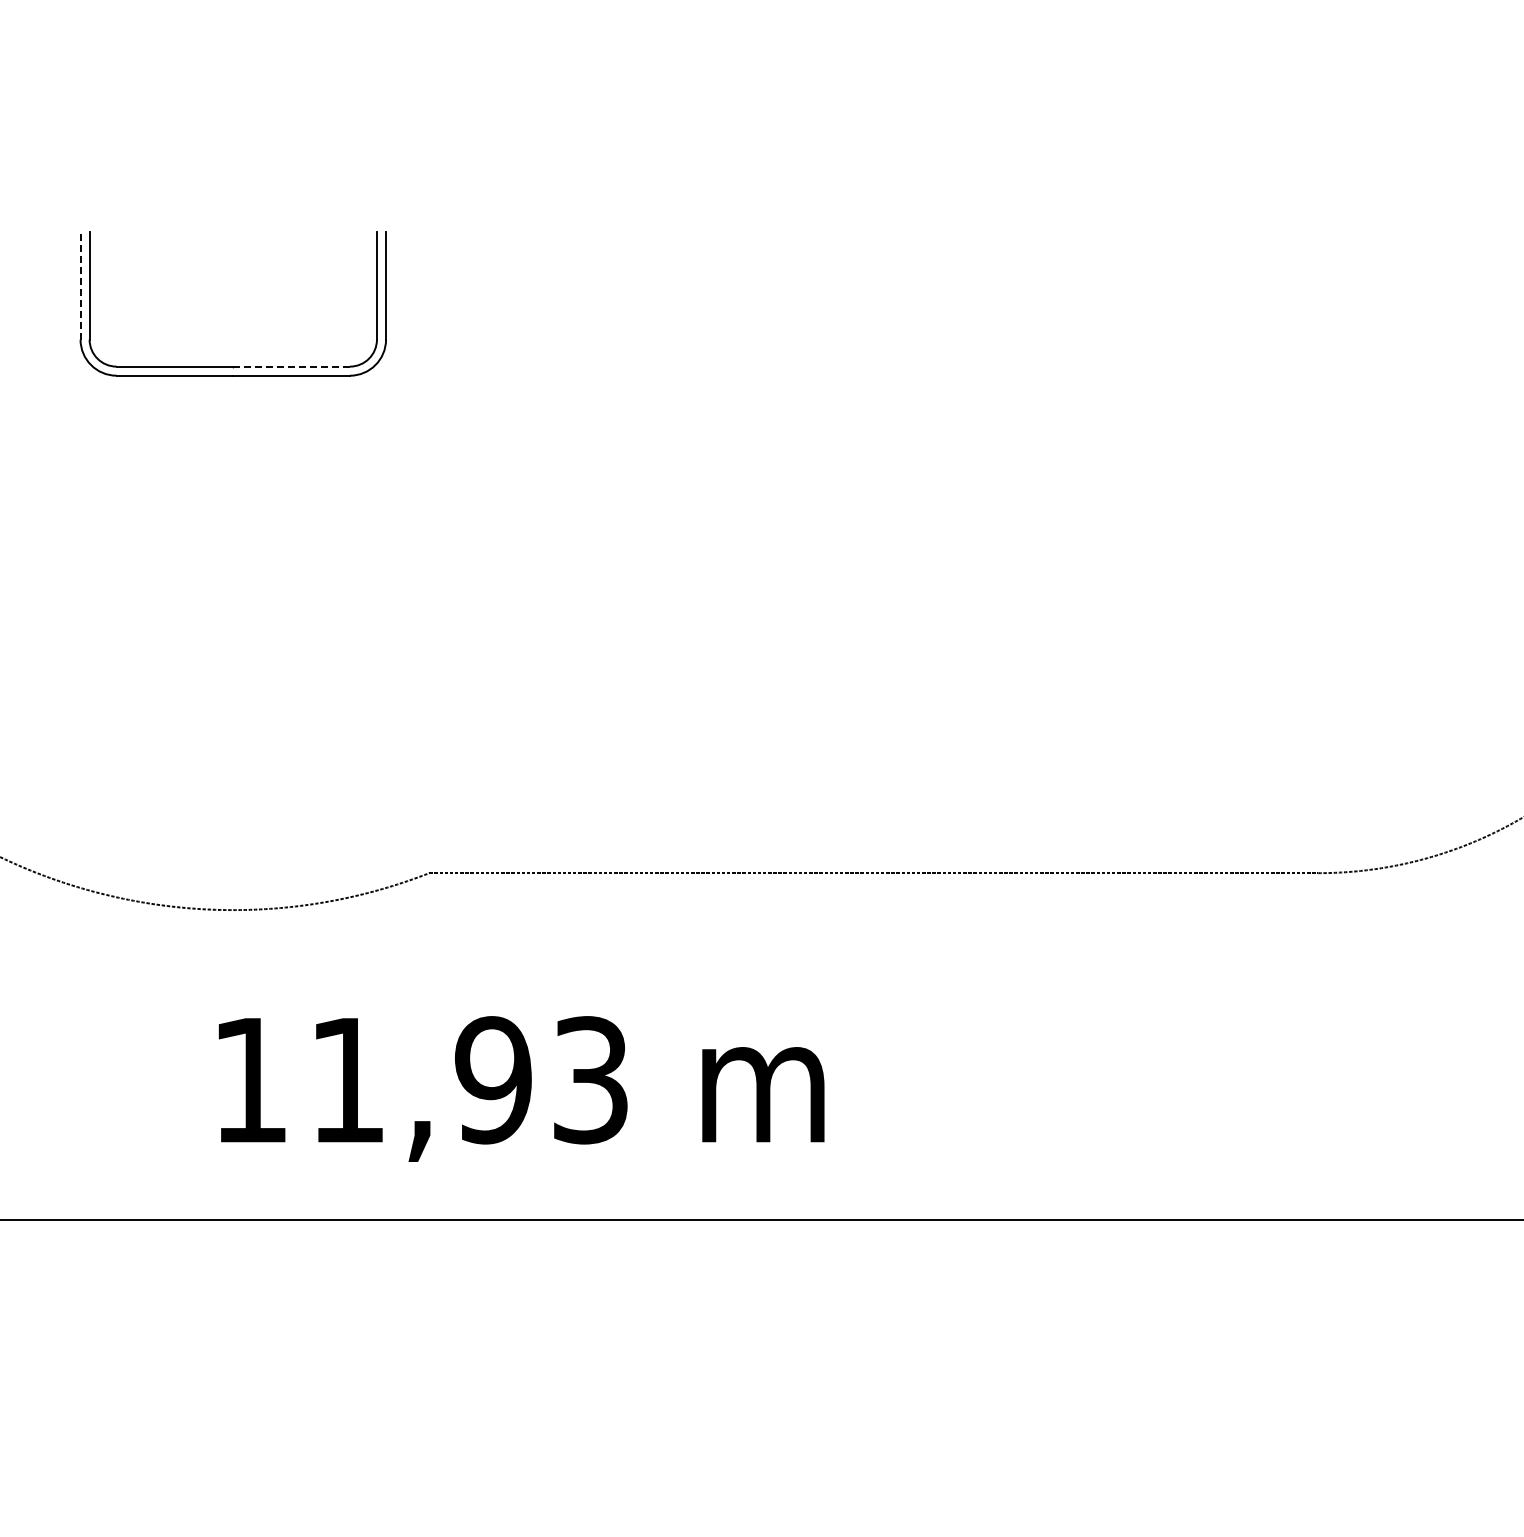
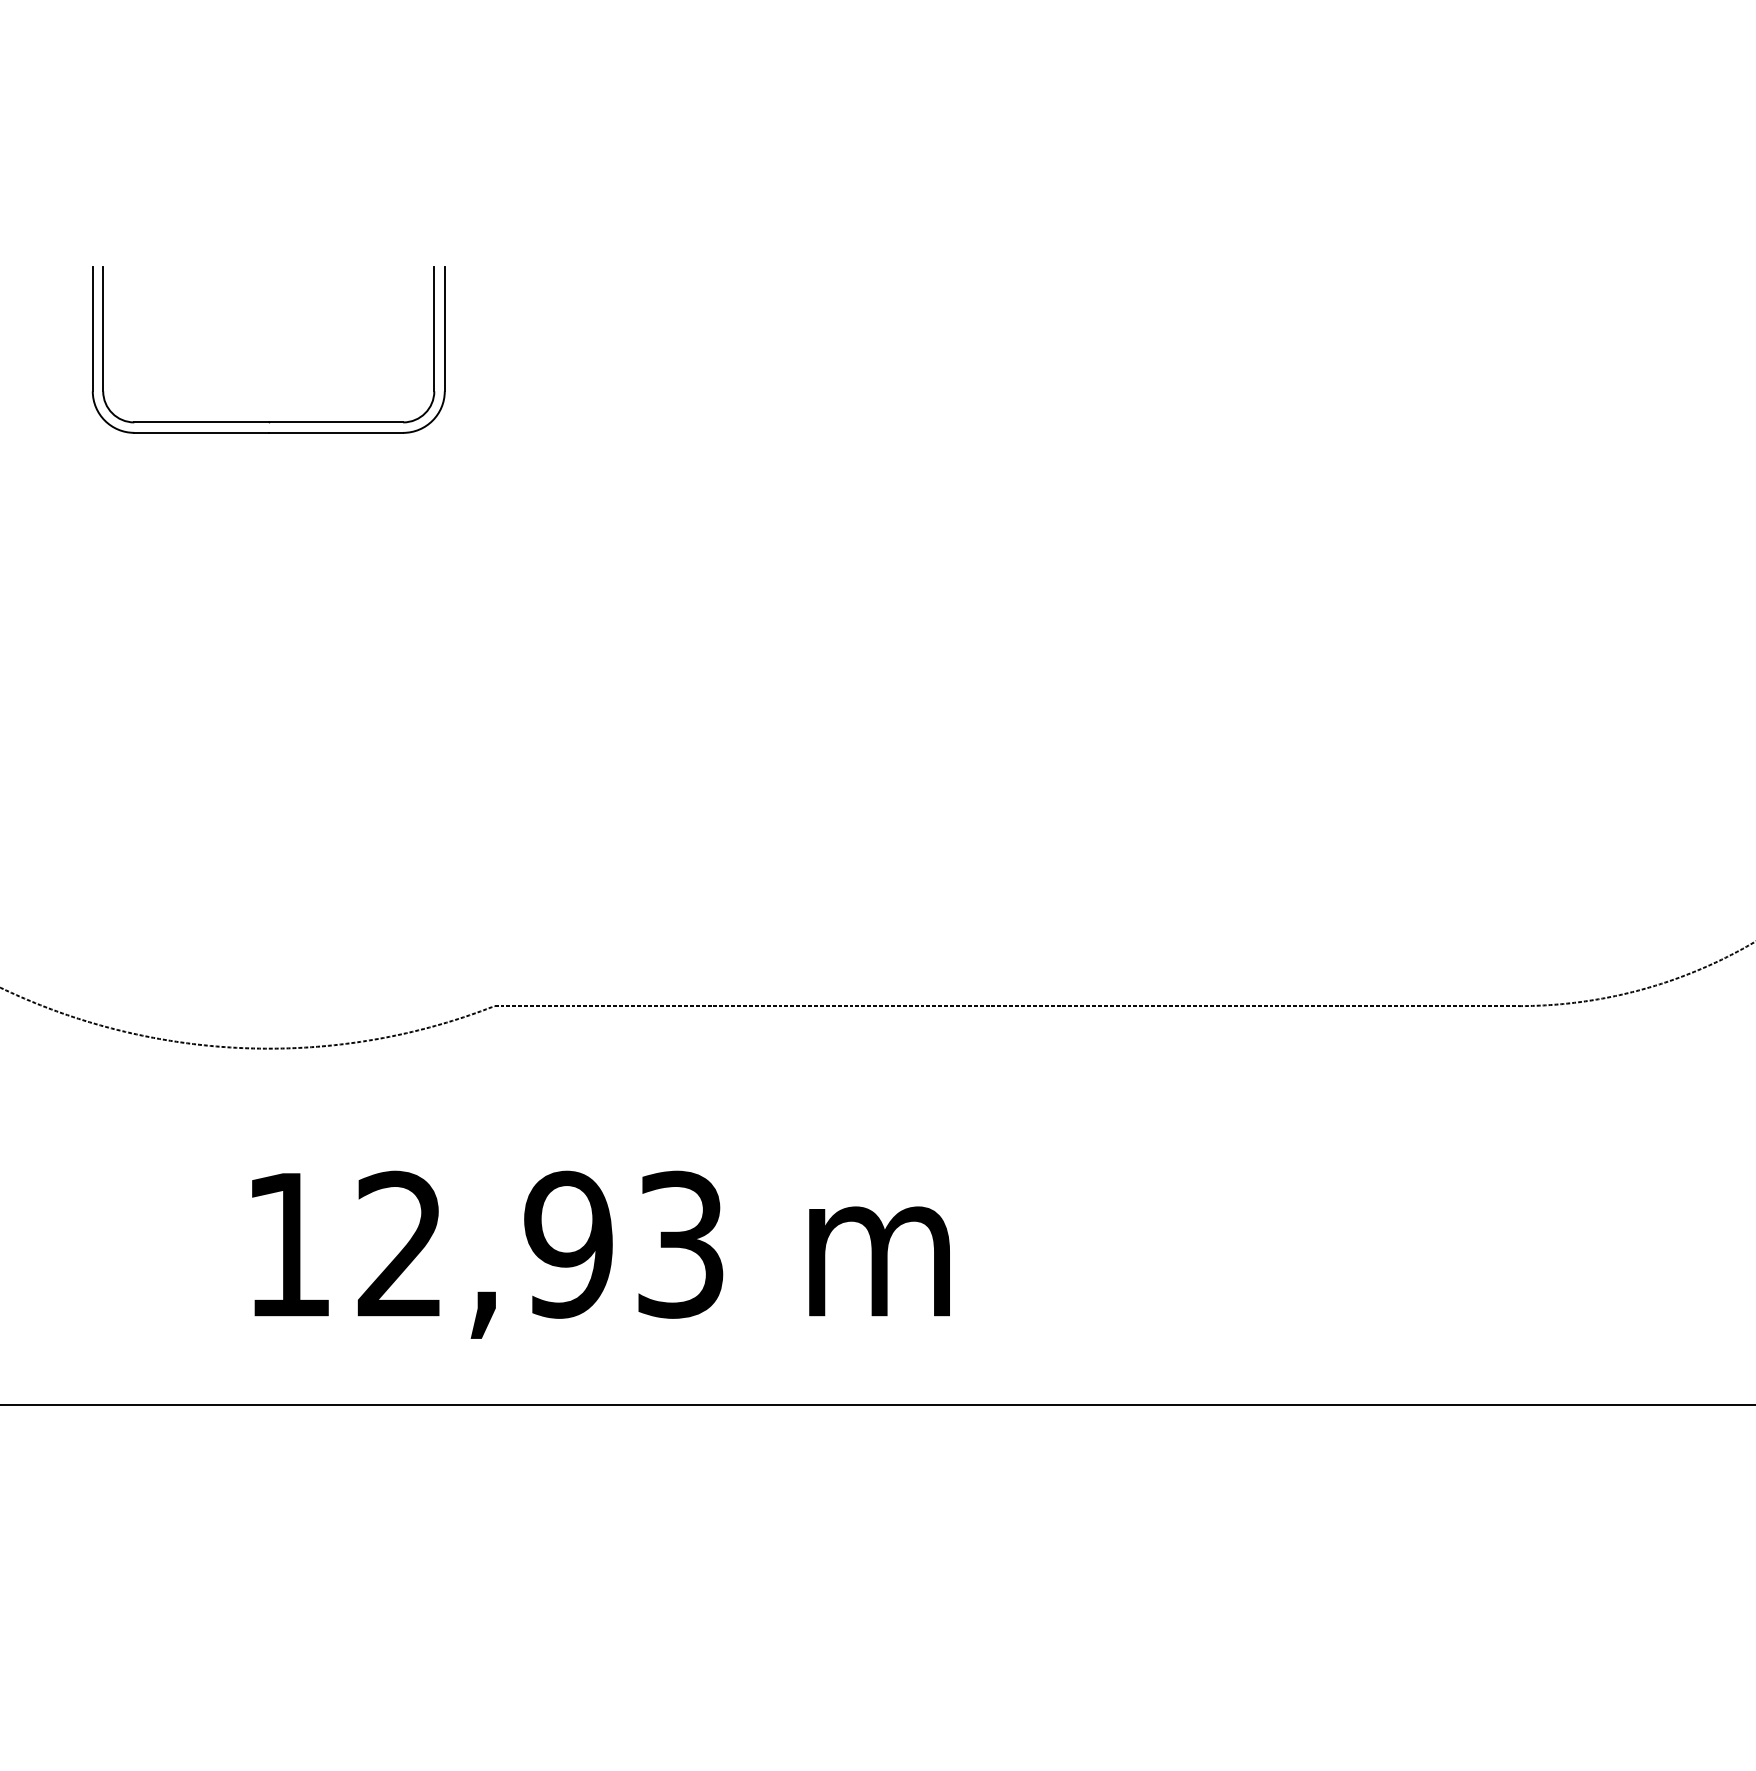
line: (80, 285) -> (92, 328), dashed -> solid
line: (291, 366) -> (335, 422), dashed -> solid
text: (346, 1079) -> (399, 1243), 11,93 -> 12,93

